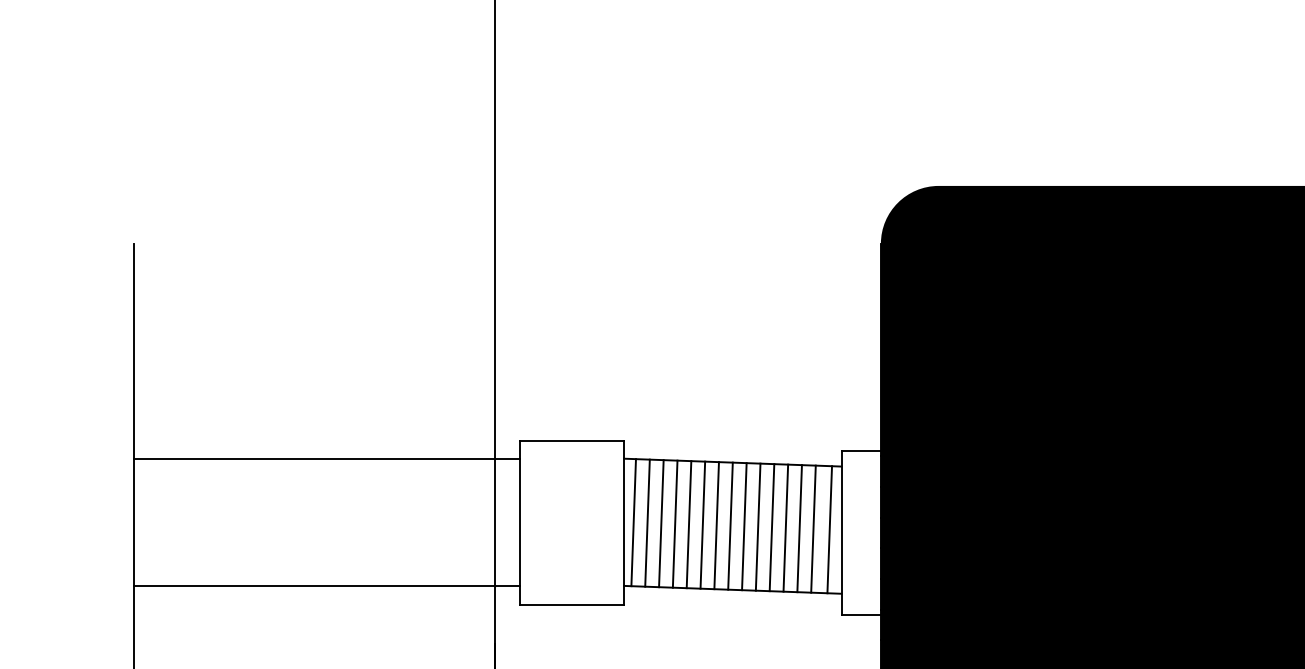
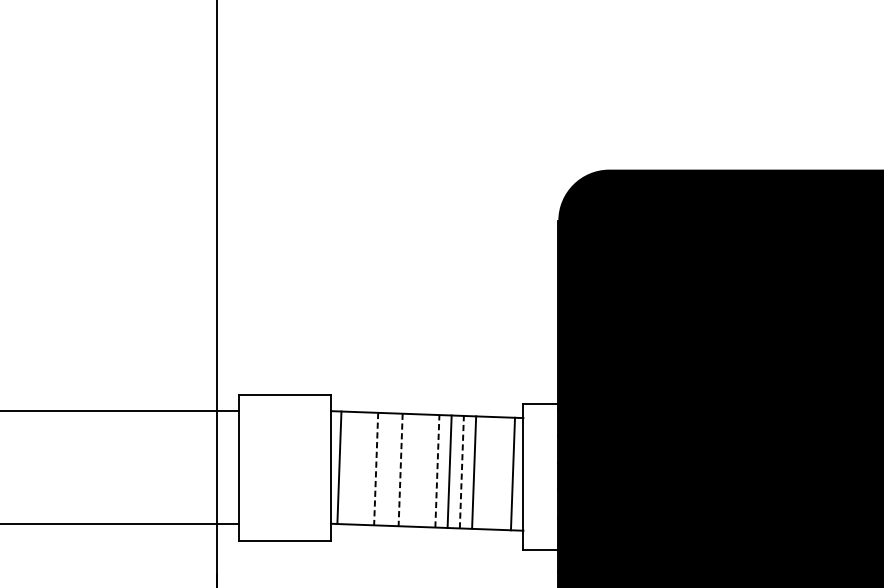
line: (647, 522) -> (351, 467), removed
line: (661, 523) -> (364, 468), removed
line: (675, 524) -> (376, 469), solid -> dashed
line: (688, 524) -> (387, 469), removed
line: (702, 525) -> (400, 470), solid -> dashed
line: (716, 525) -> (412, 470), removed
line: (730, 525) -> (425, 470), removed
line: (744, 526) -> (437, 471), solid -> dashed
line: (772, 527) -> (462, 472), solid -> dashed
line: (799, 528) -> (486, 472), removed
line: (813, 528) -> (498, 472), removed

